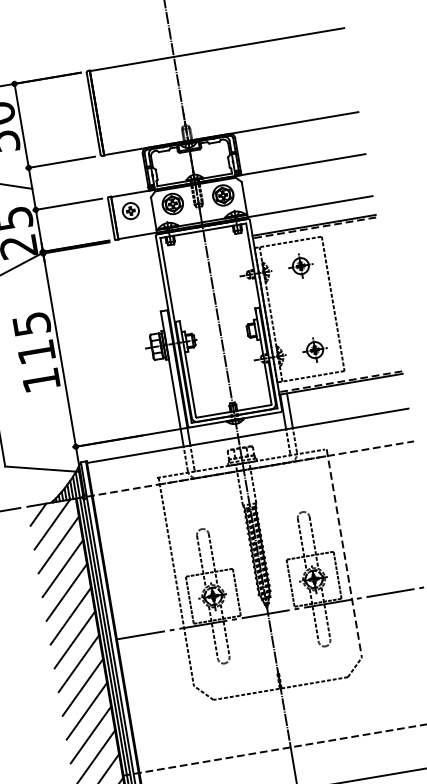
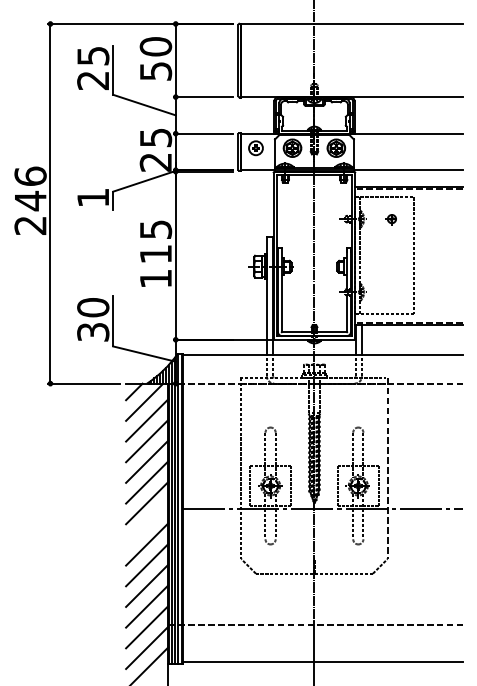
part: (300, 265) -> (391, 218), size x0.6
part: (314, 349) -> (391, 291), removed
line: (79, 663) -> (147, 523), removed

